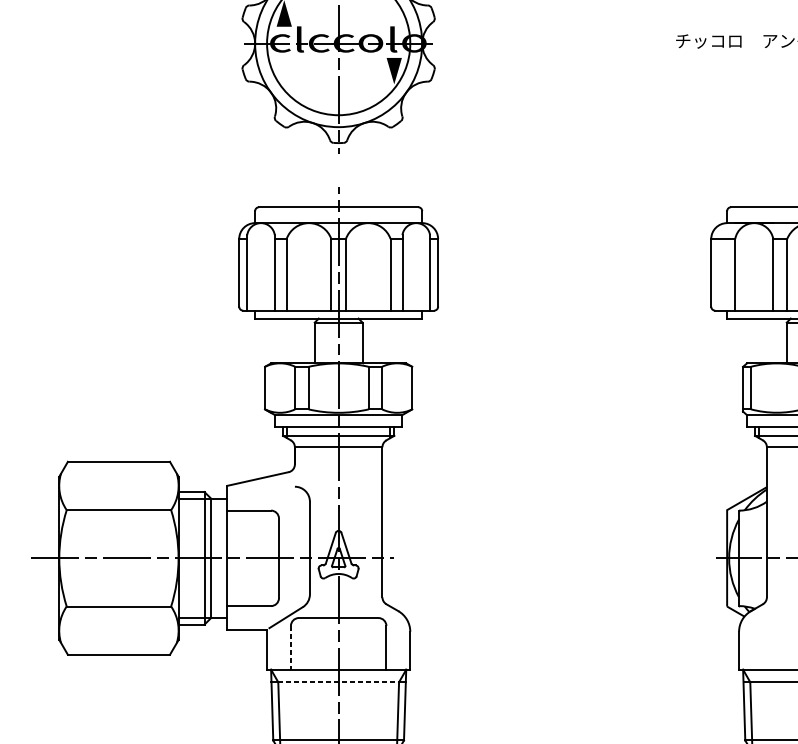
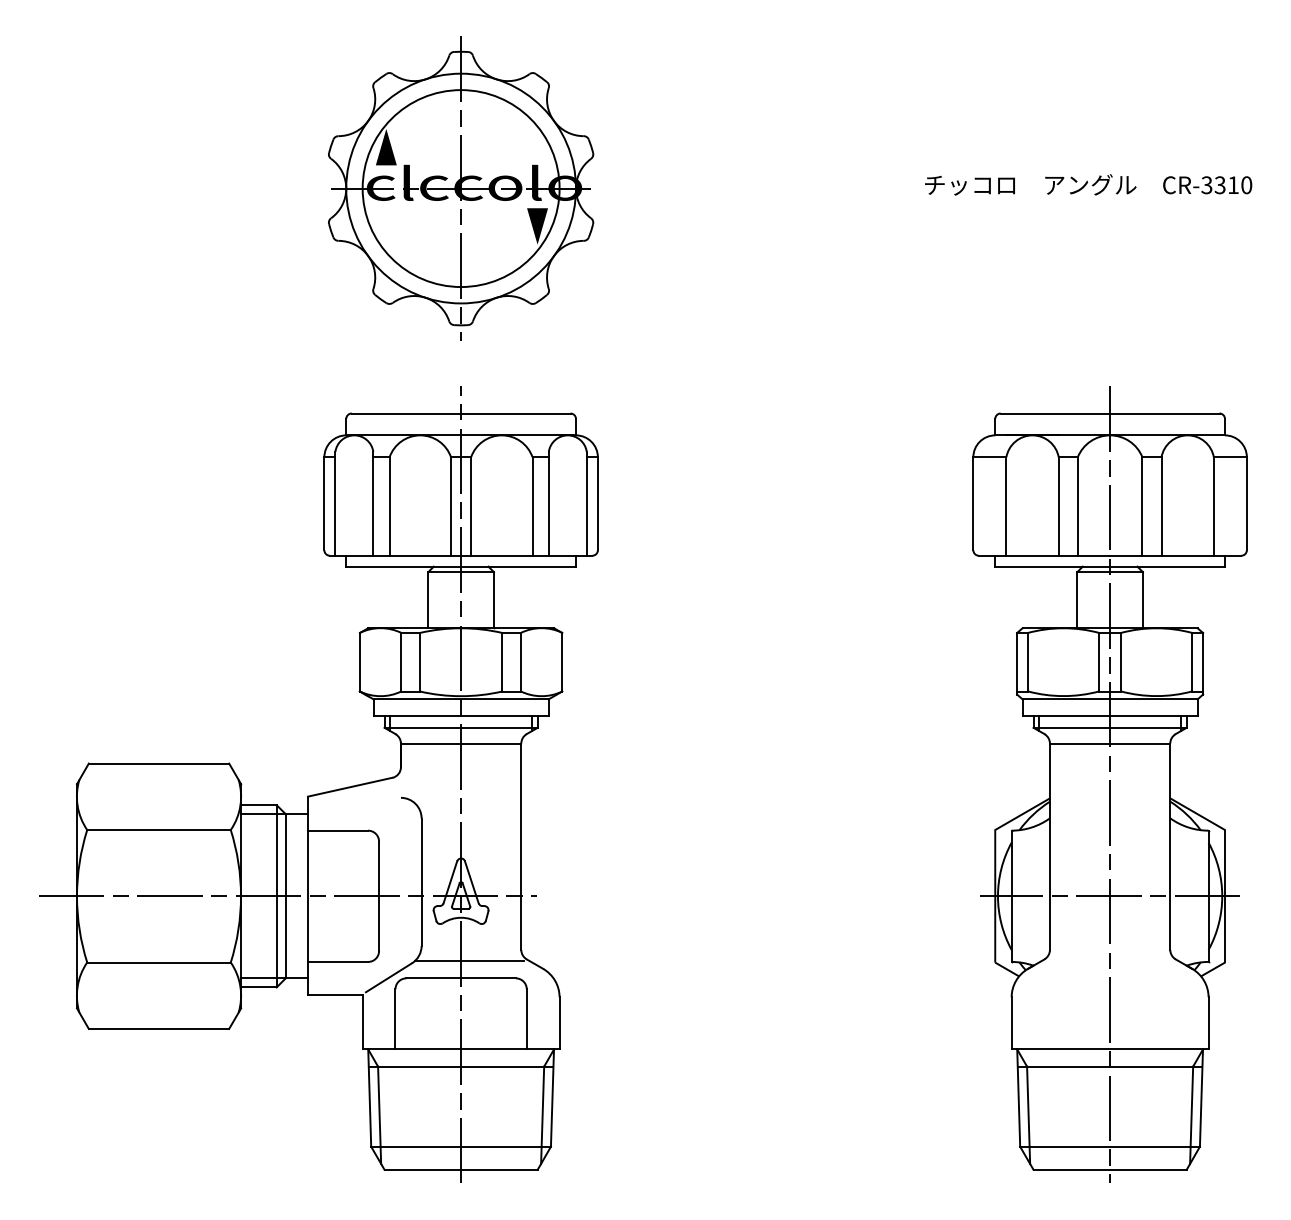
line: (344, 605) -> (469, 961), added
line: (290, 647) -> (395, 1019), dashed -> solid
line: (338, 682) -> (461, 1066), dashed -> solid

